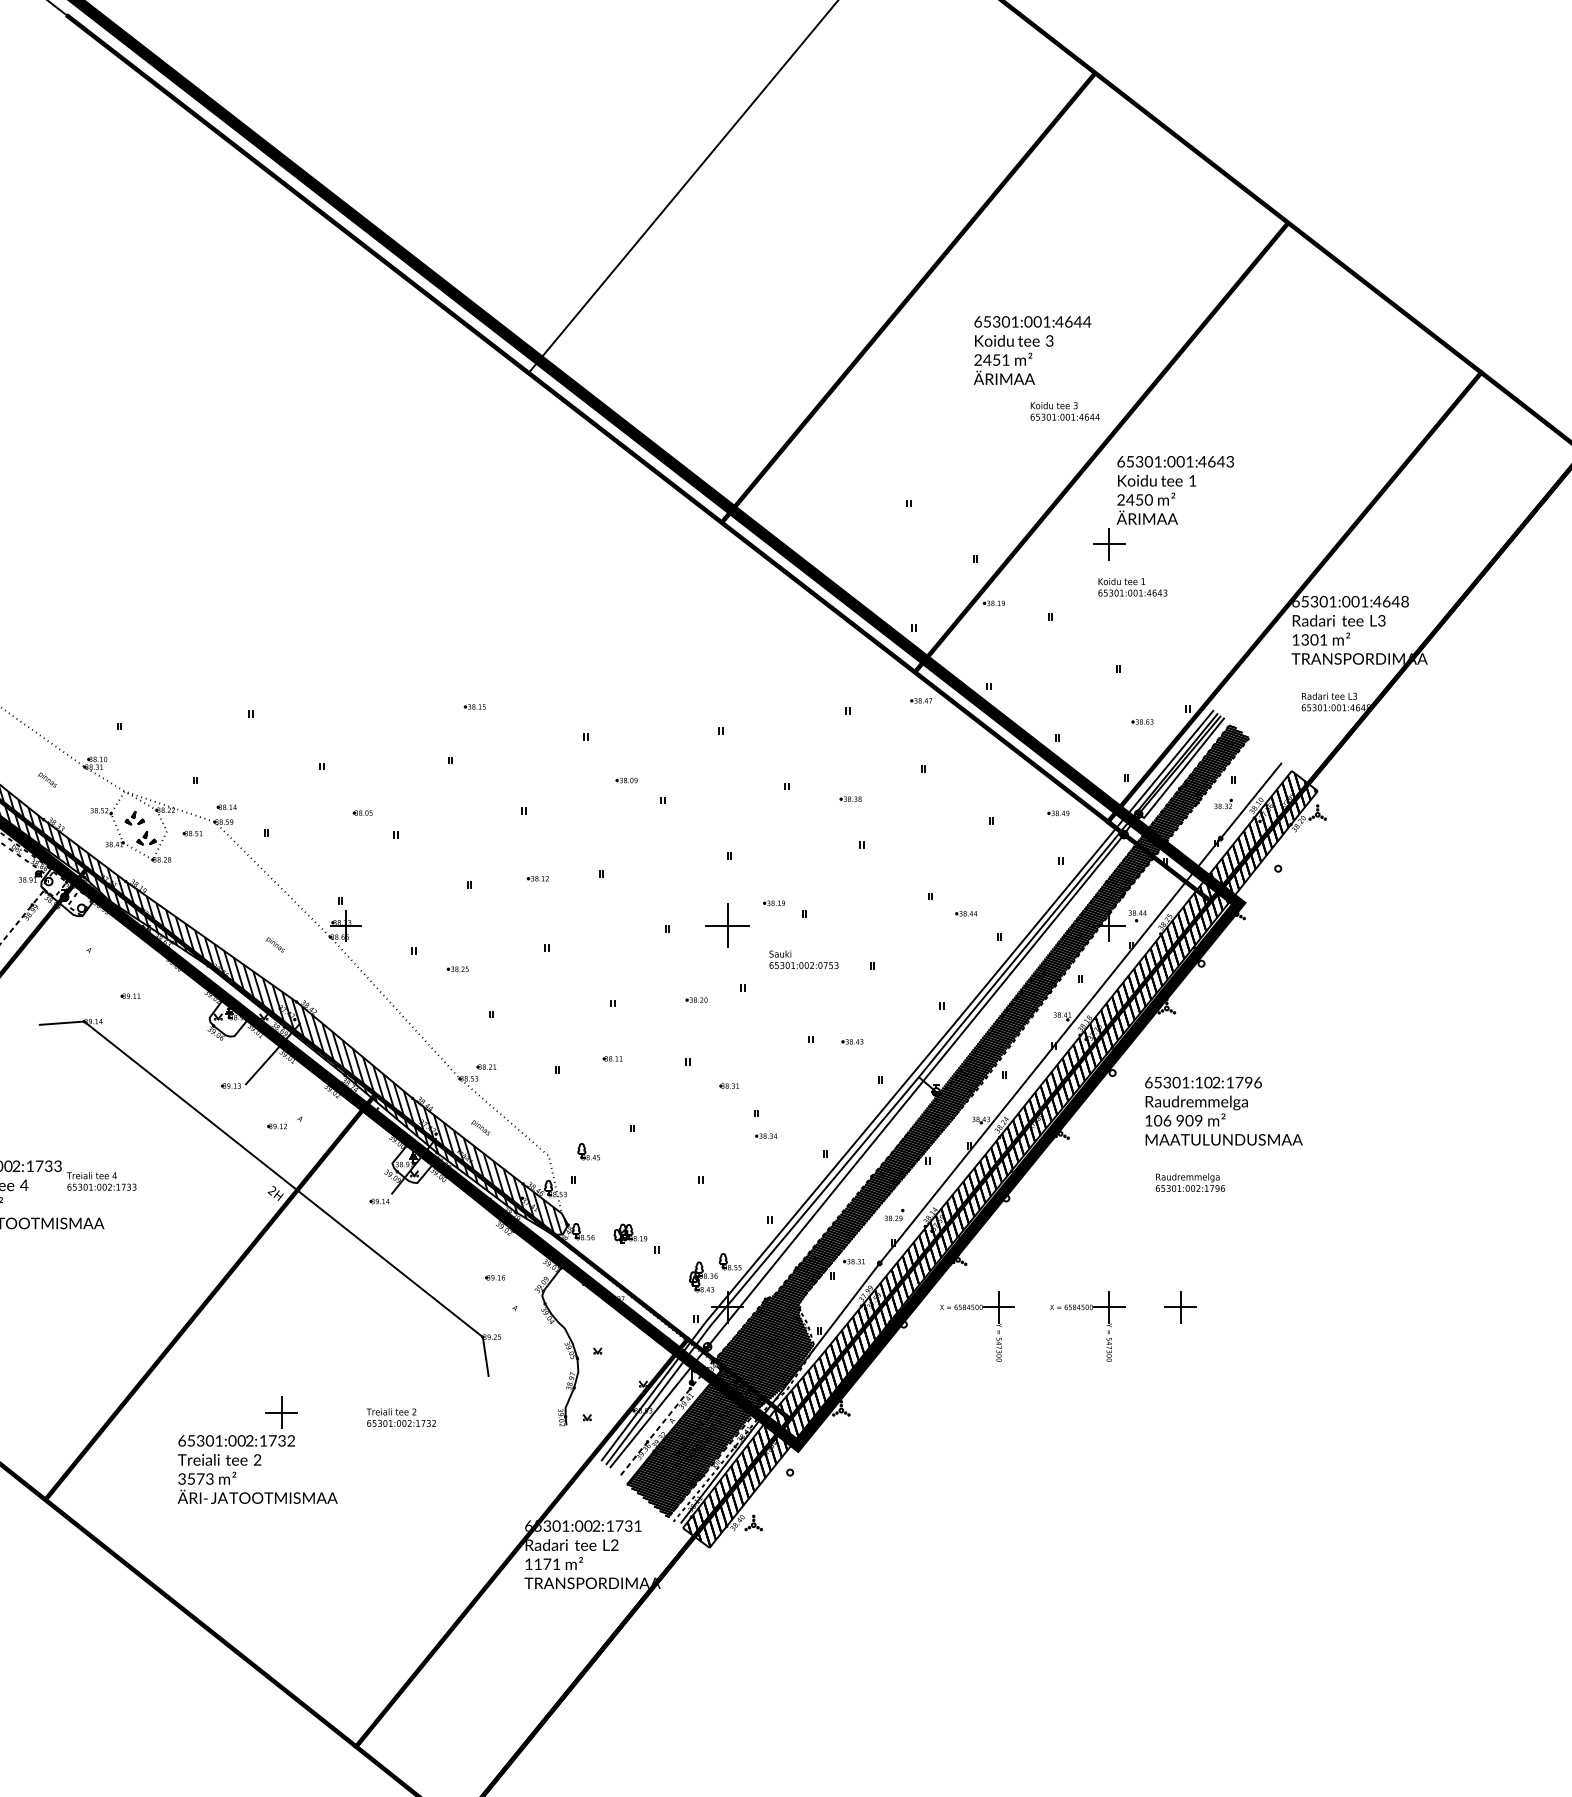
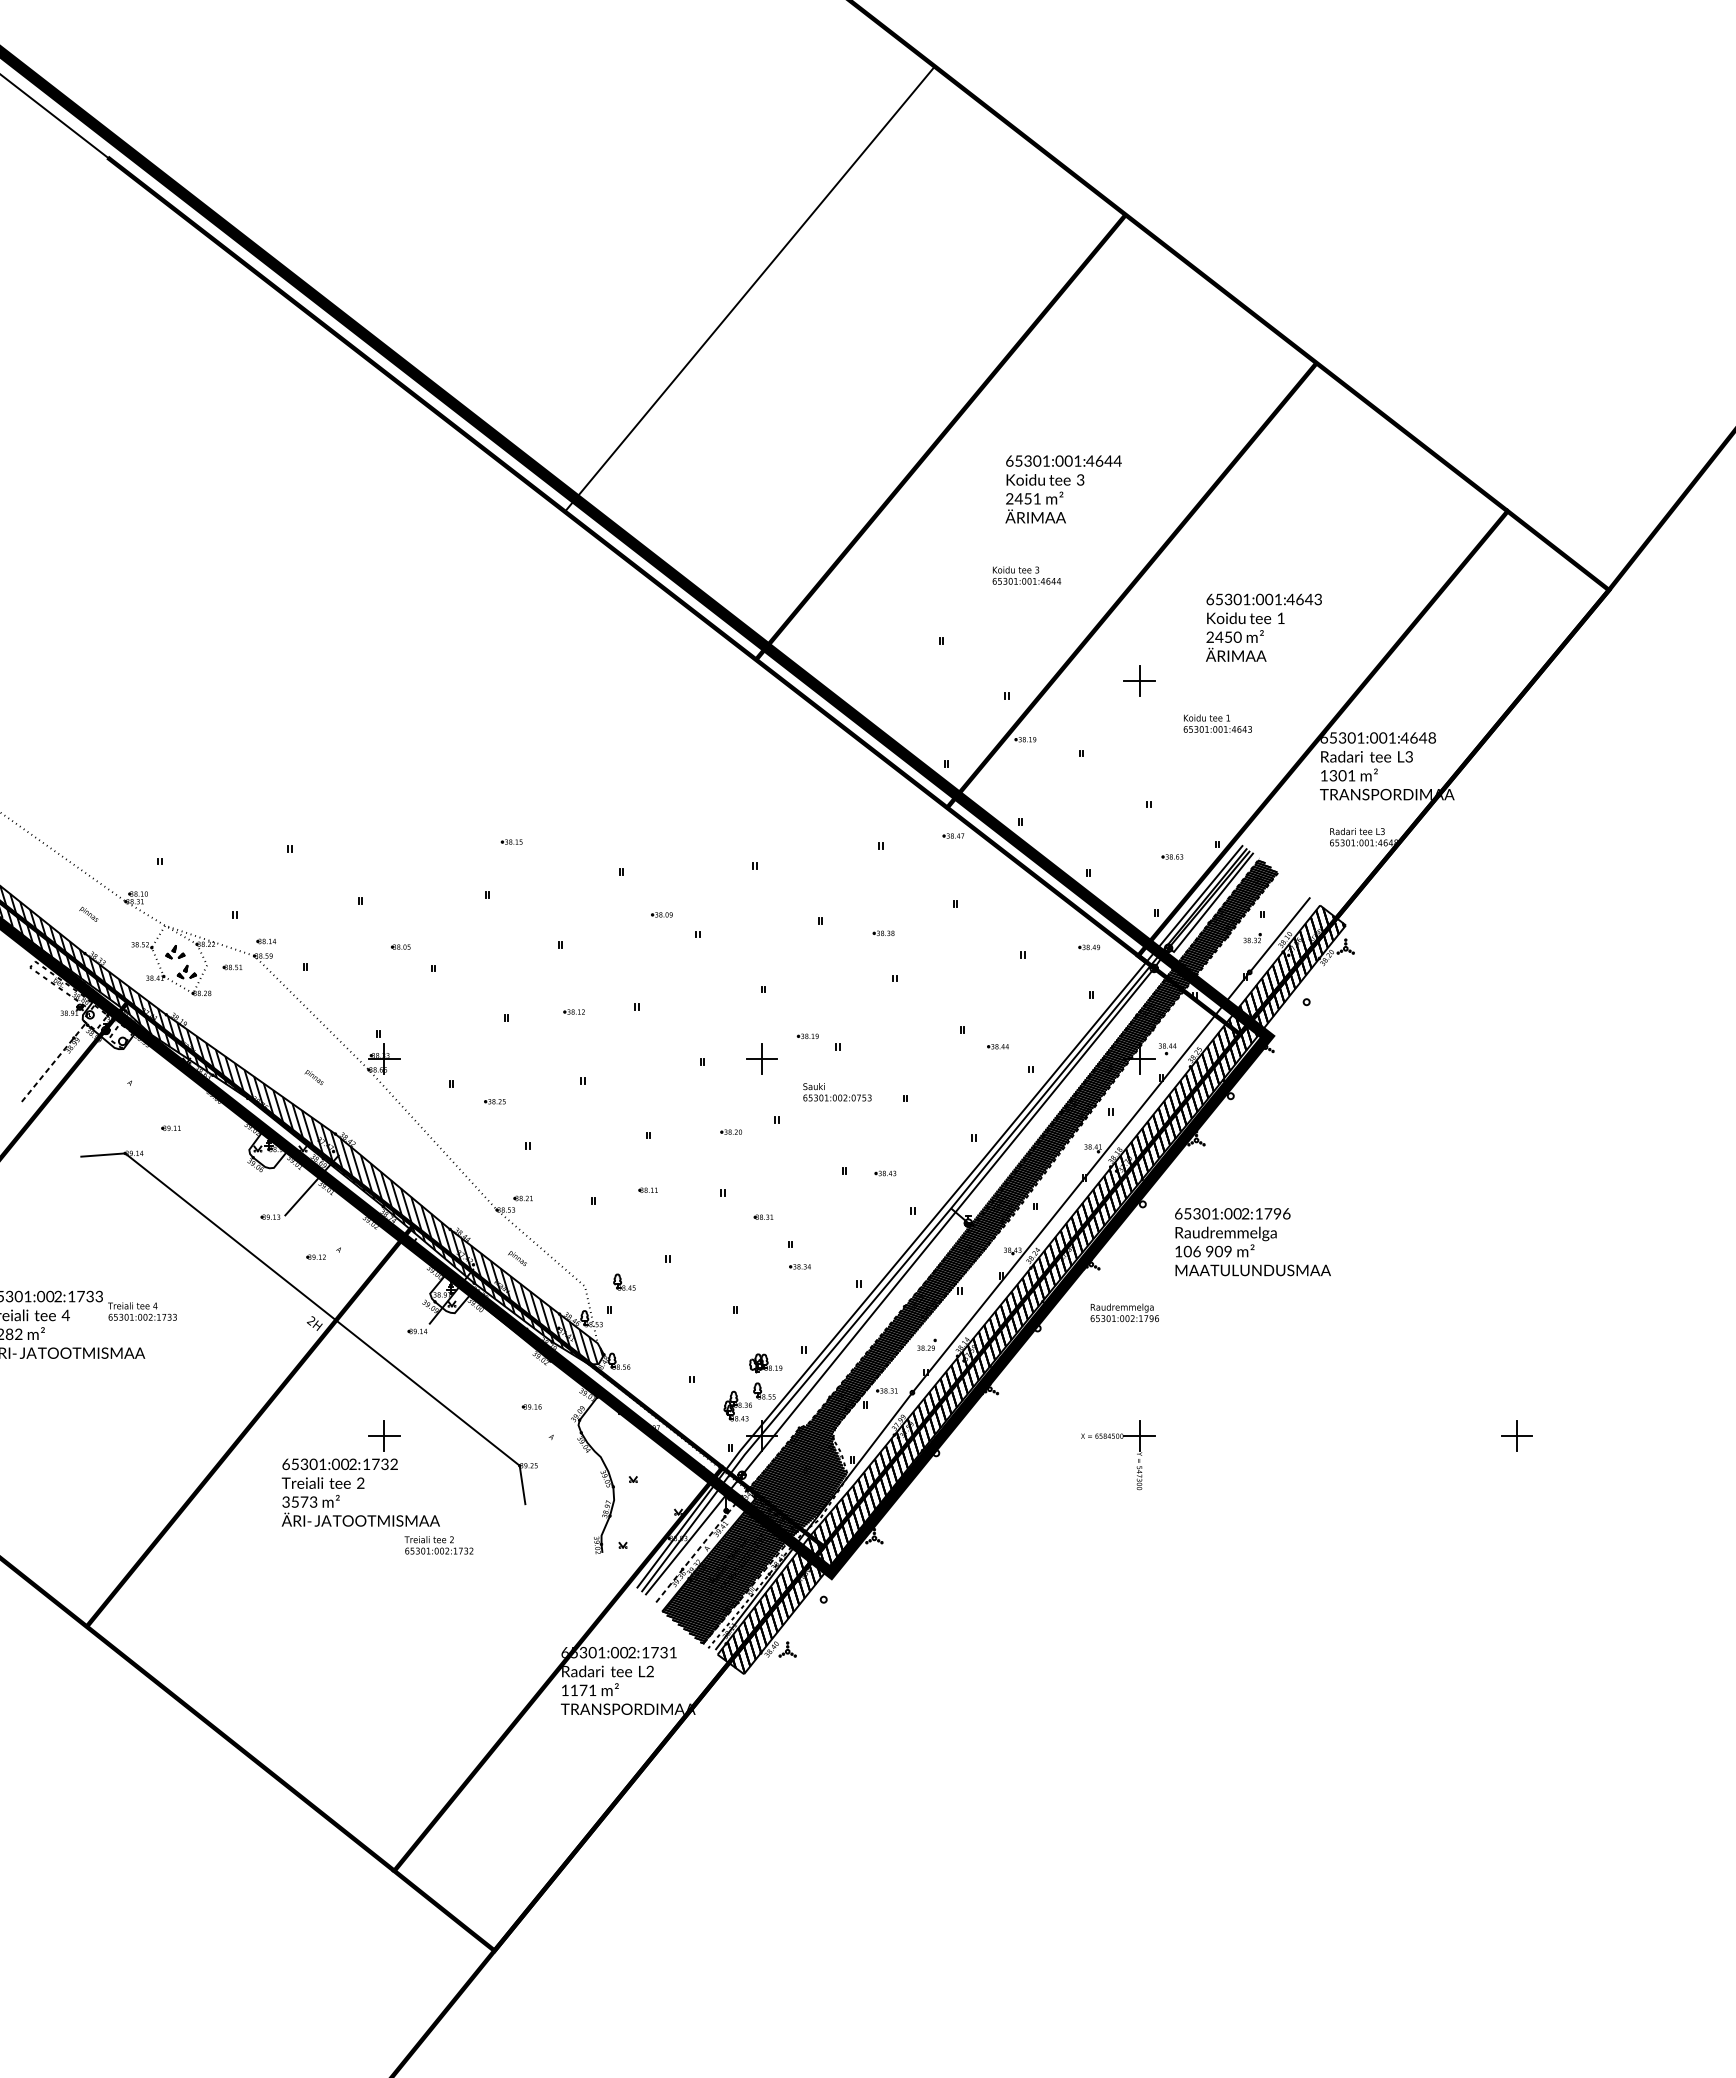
text: (1064, 411) -> (1026, 575), moved
text: (1174, 490) -> (1263, 627), moved
text: (1132, 587) -> (1217, 723), moved
part: (727, 925) -> (761, 1058), size x0.71
text: (1199, 1082) -> (1228, 1213), 65301:10 -> 65301:00
text: (1190, 1182) -> (1124, 1312), moved
part: (630, 1233) -> (765, 1363), moved
part: (1179, 1306) -> (1516, 1435), moved
part: (977, 1309) -> (1009, 1438), removed
part: (257, 1450) -> (360, 1473), moved

